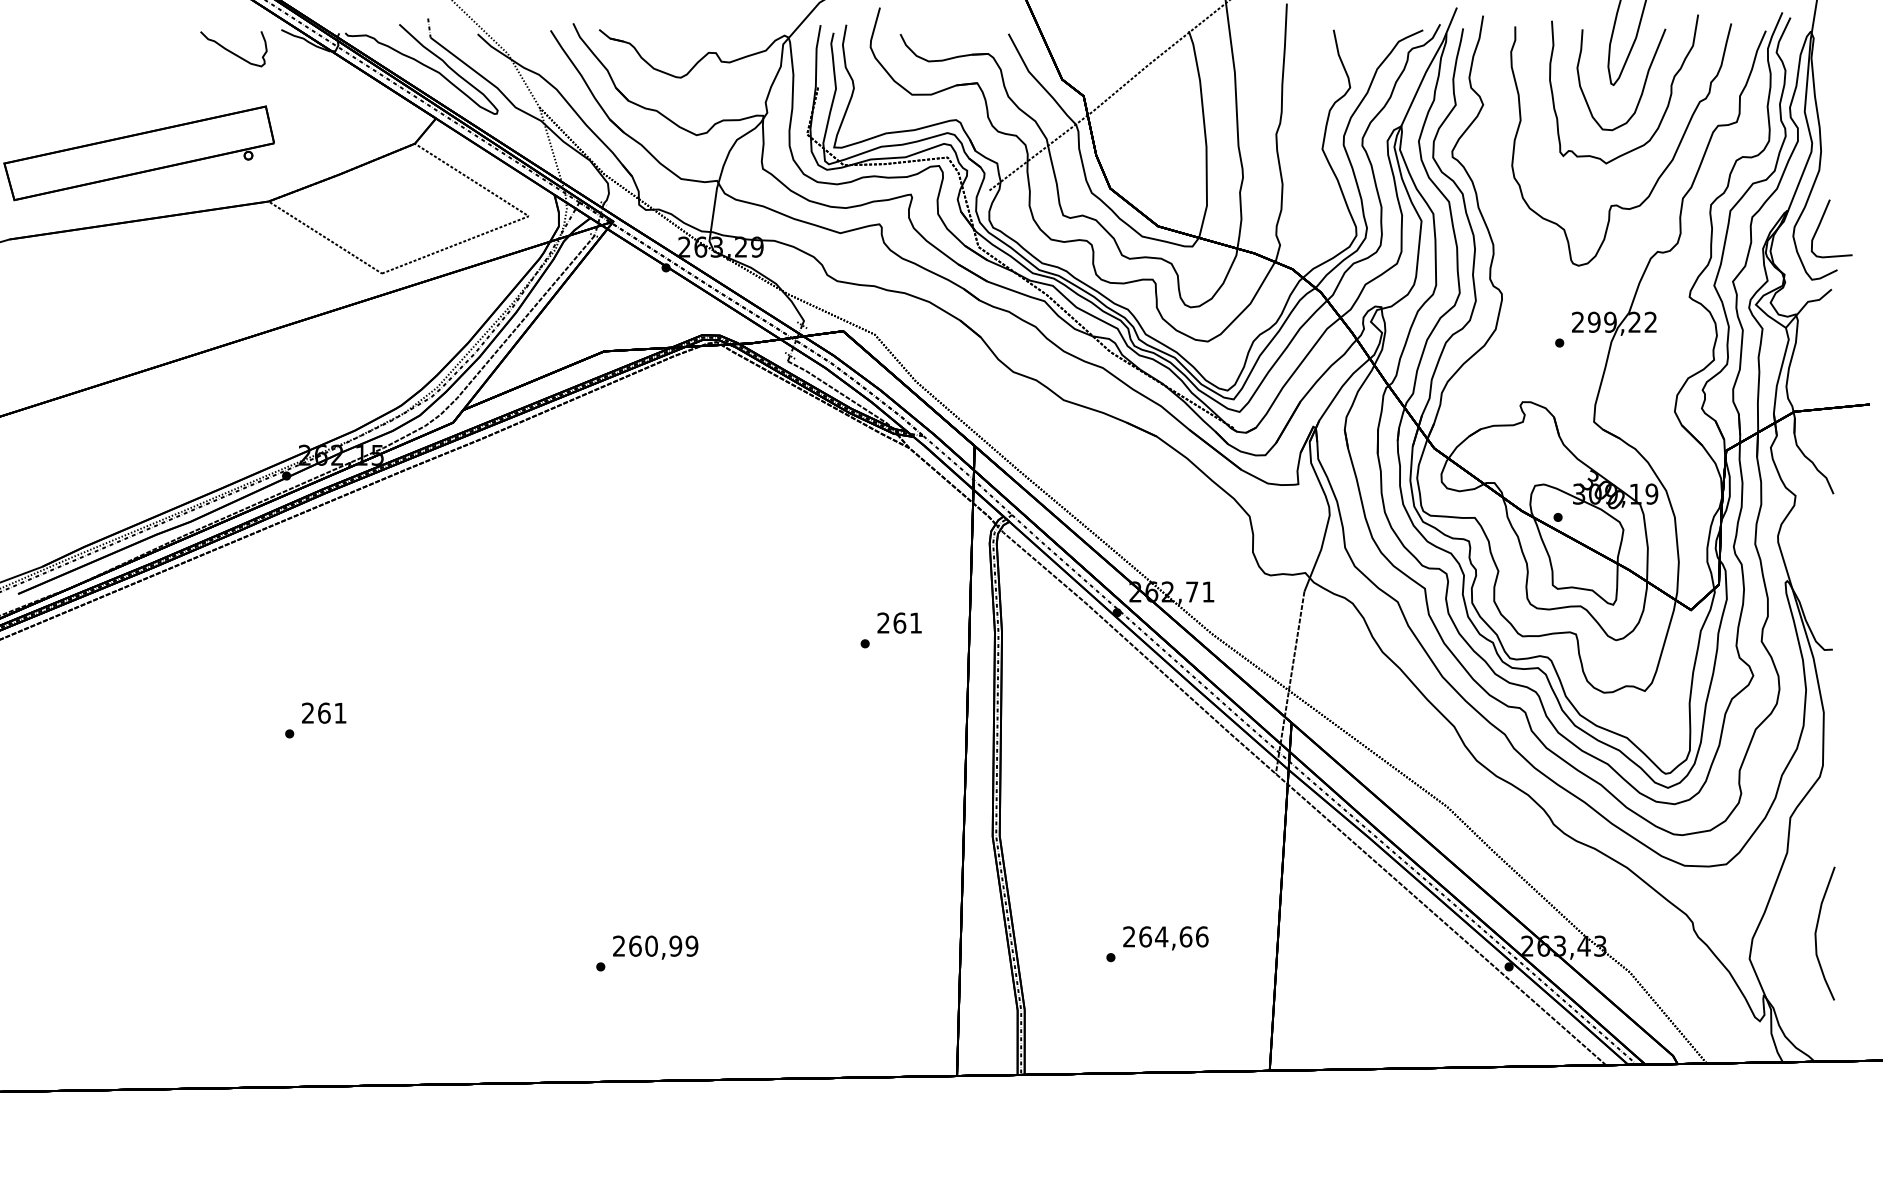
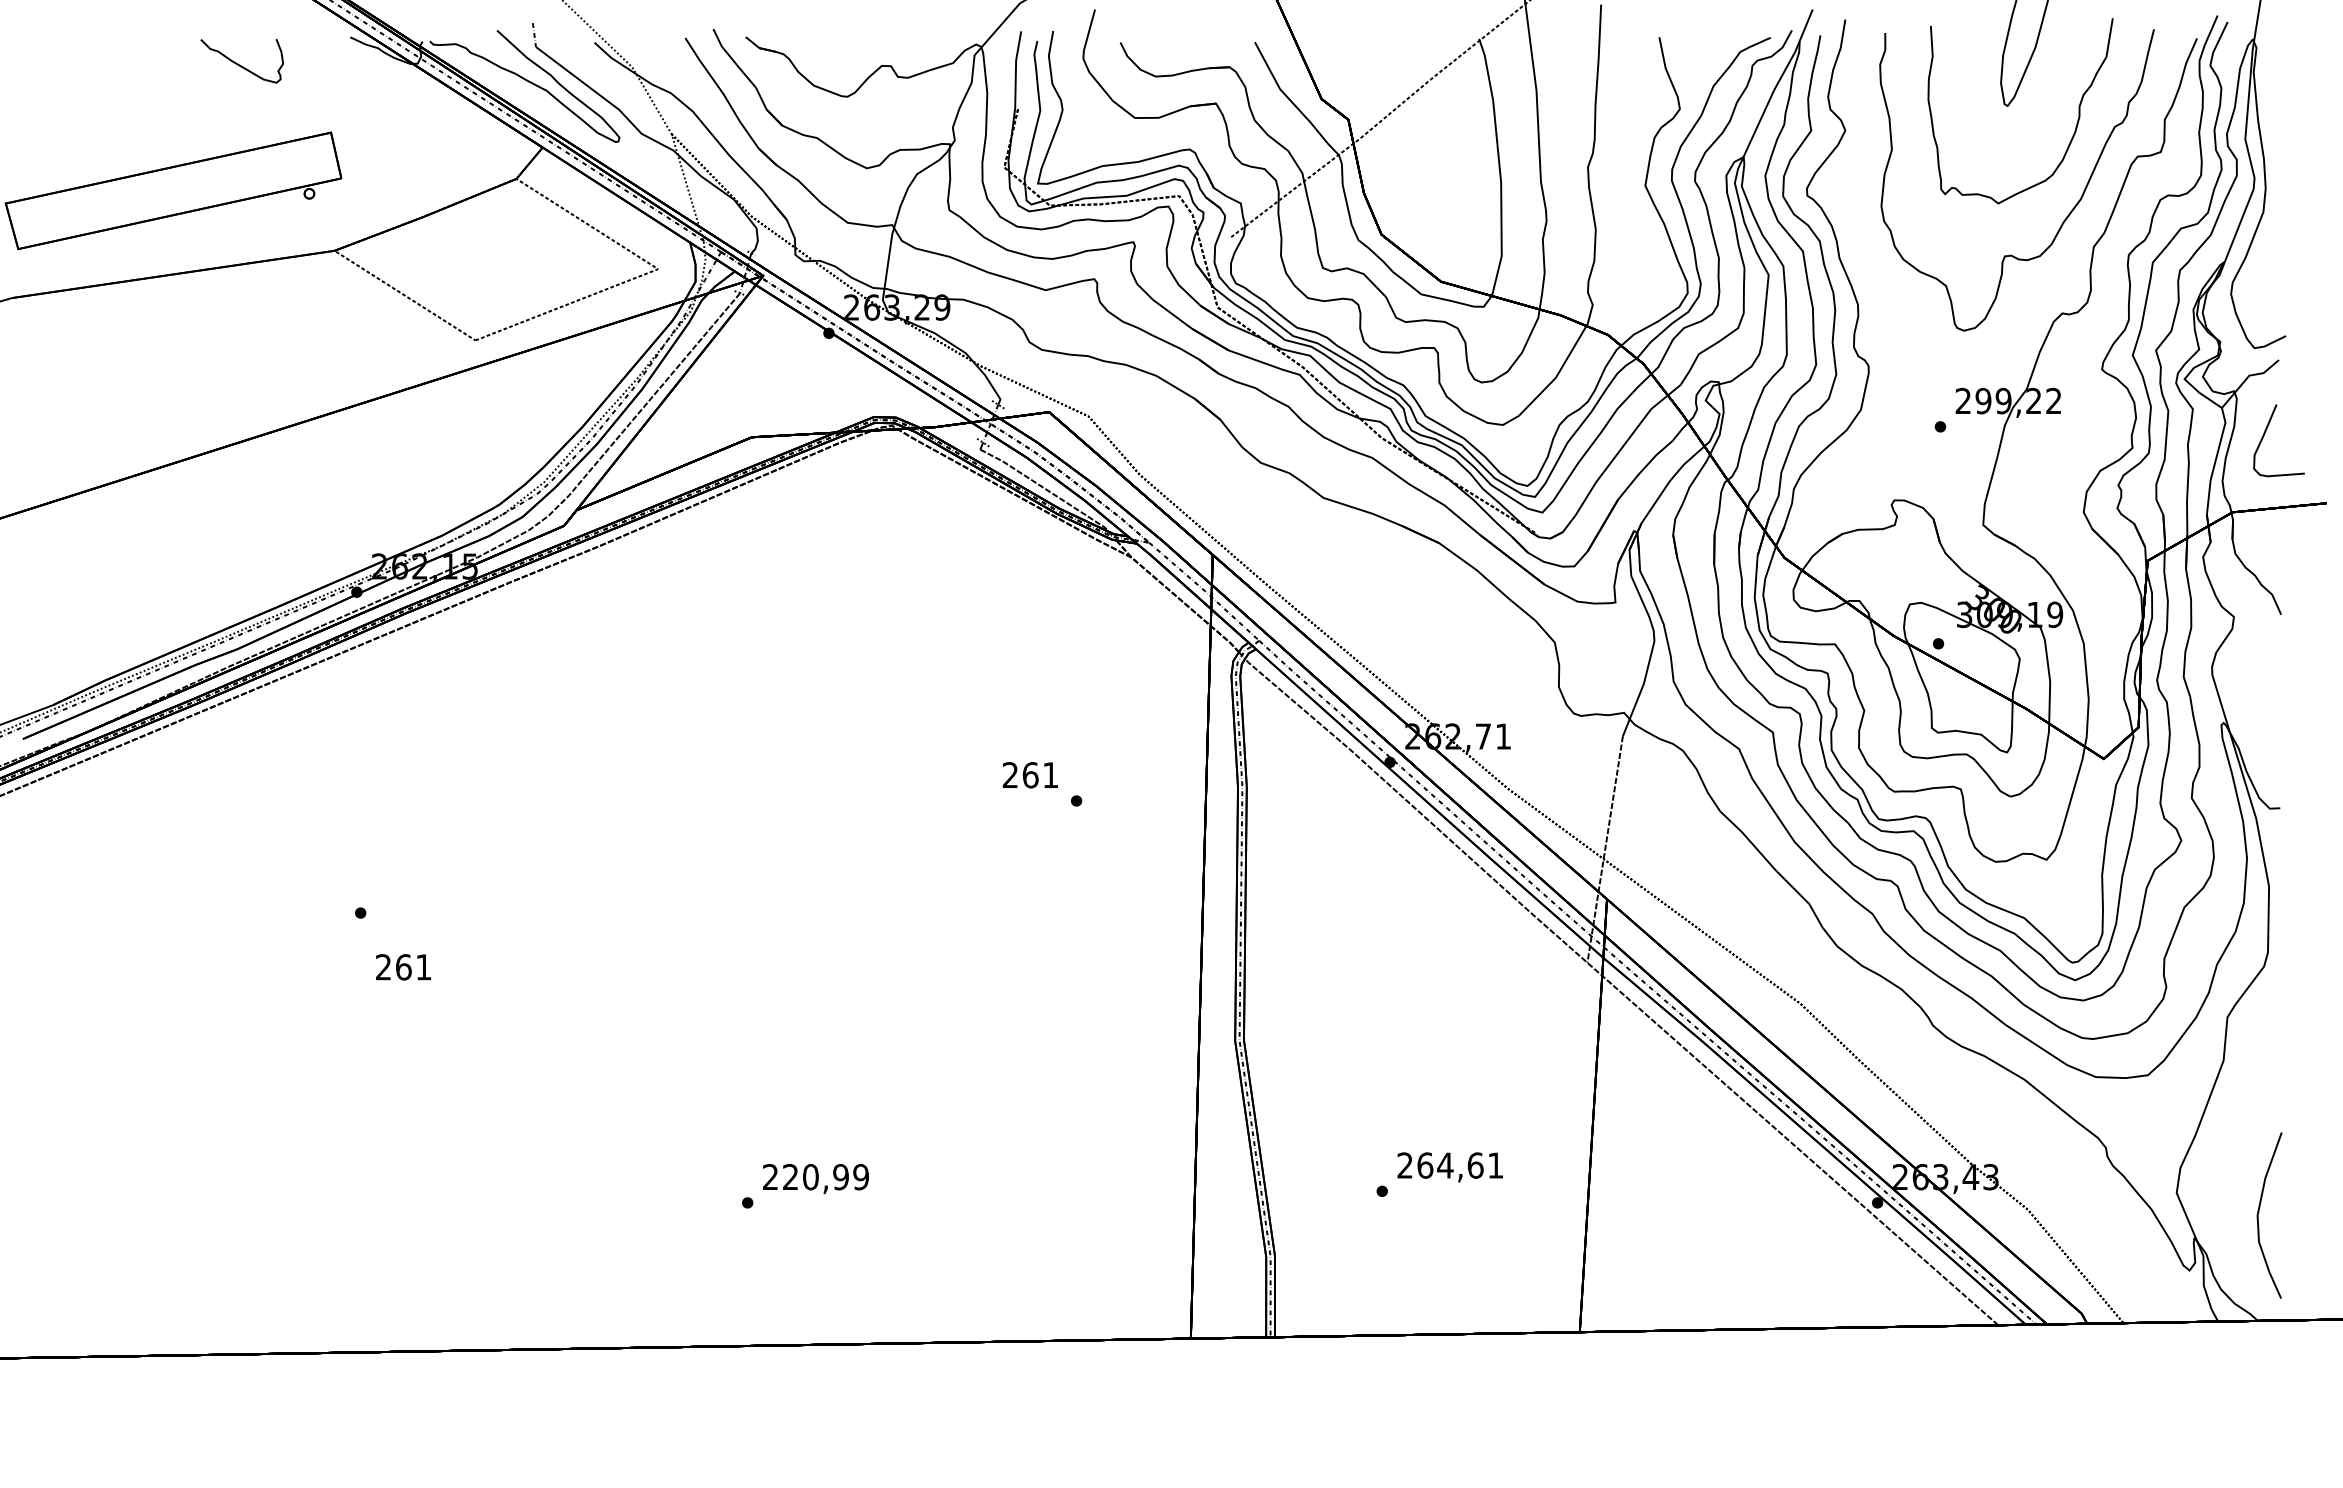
curve: (230, 50) -> (238, 63), moved
curve: (1643, 86) -> (2044, 107), removed
curve: (1820, 225) -> (2264, 436), moved
text: (898, 623) -> (1029, 775), moved
text: (324, 713) -> (403, 967), moved
curve: (1816, 931) -> (2259, 1212), moved
text: (1201, 936) -> (1495, 1165), 264,66 -> 264,61
text: (635, 946) -> (790, 1177), 260,99 -> 220,99

